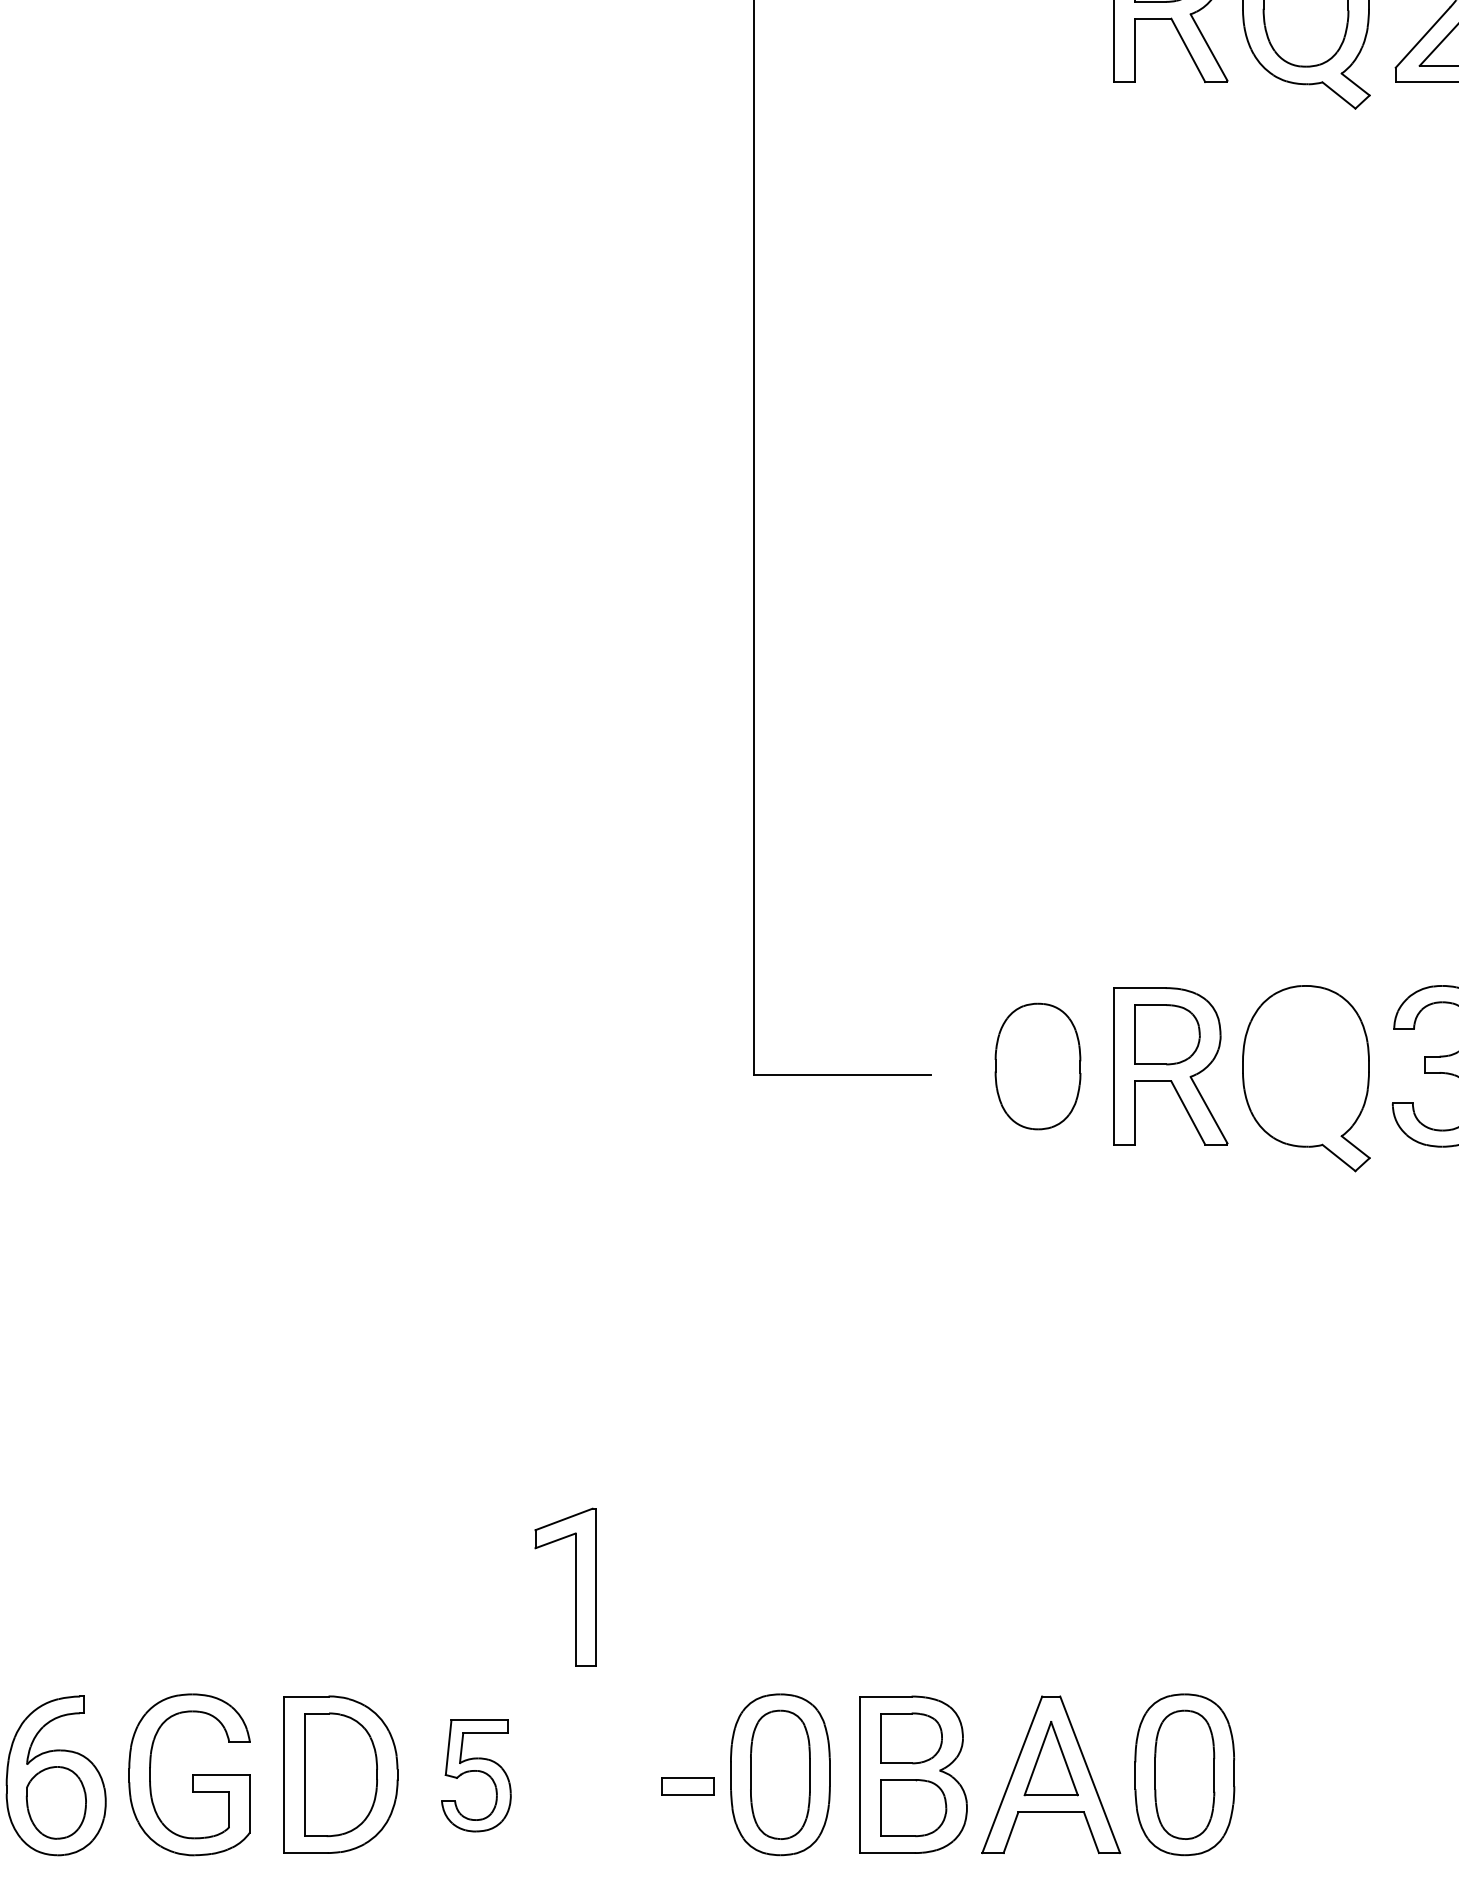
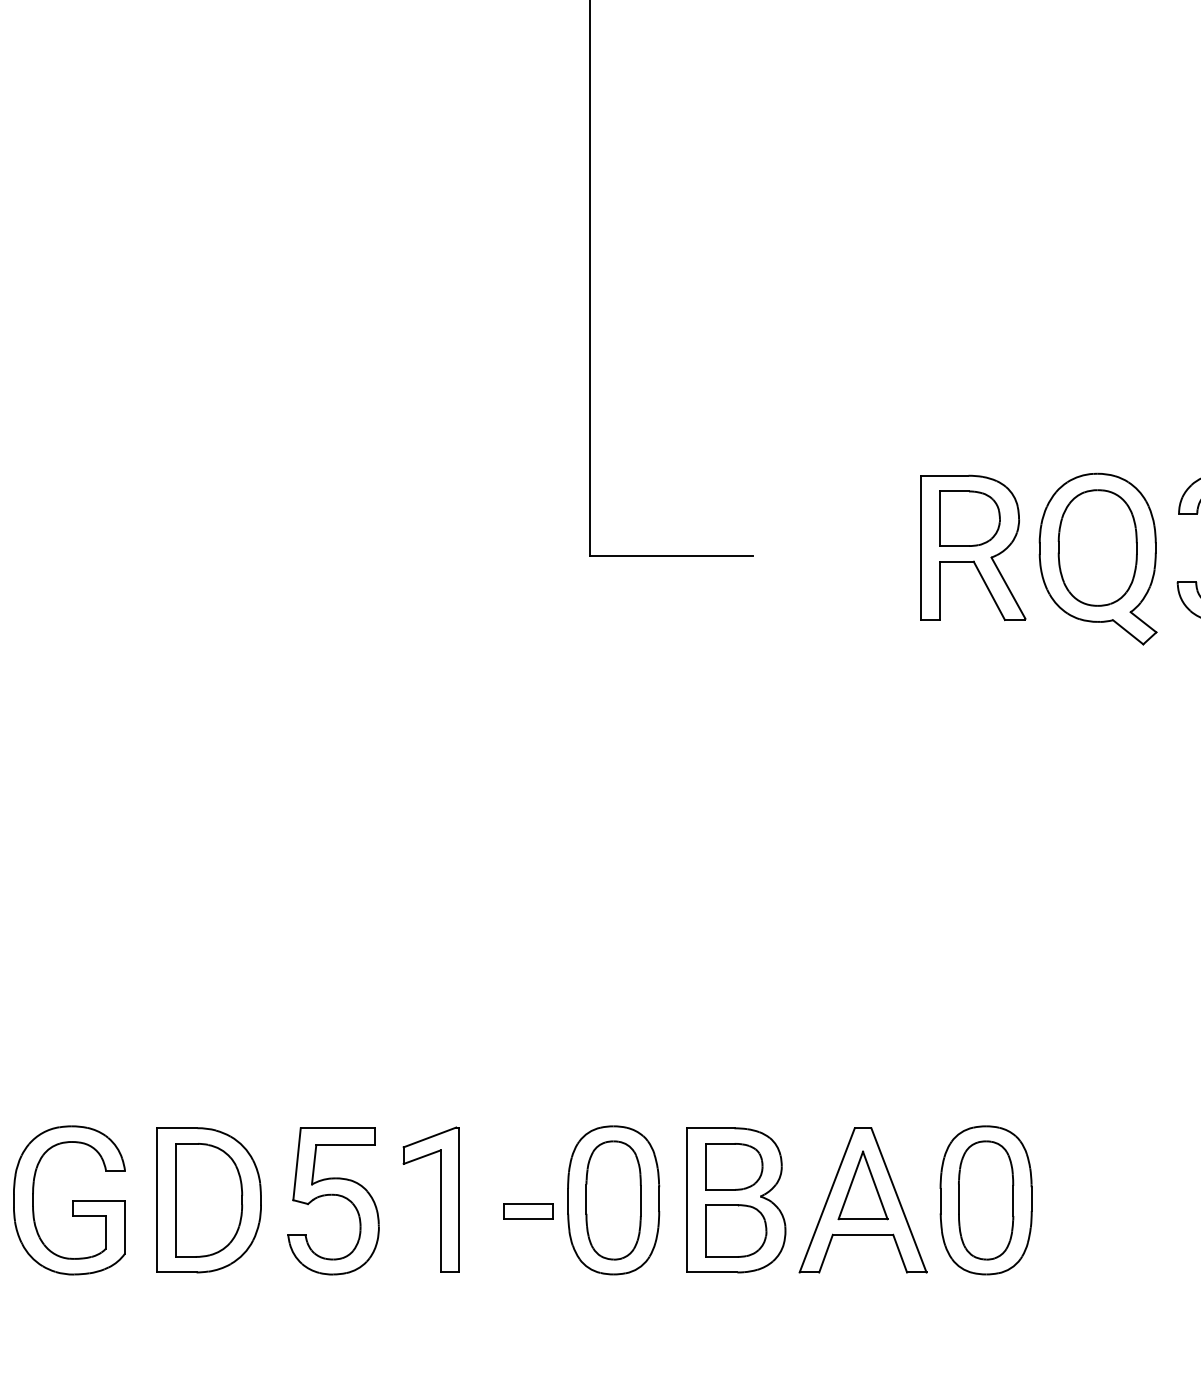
part: (1037, 1066) -> (1097, 547), moved
part: (575, 1586) -> (440, 1199), moved
part: (476, 1775) -> (333, 1201), size x1.43

